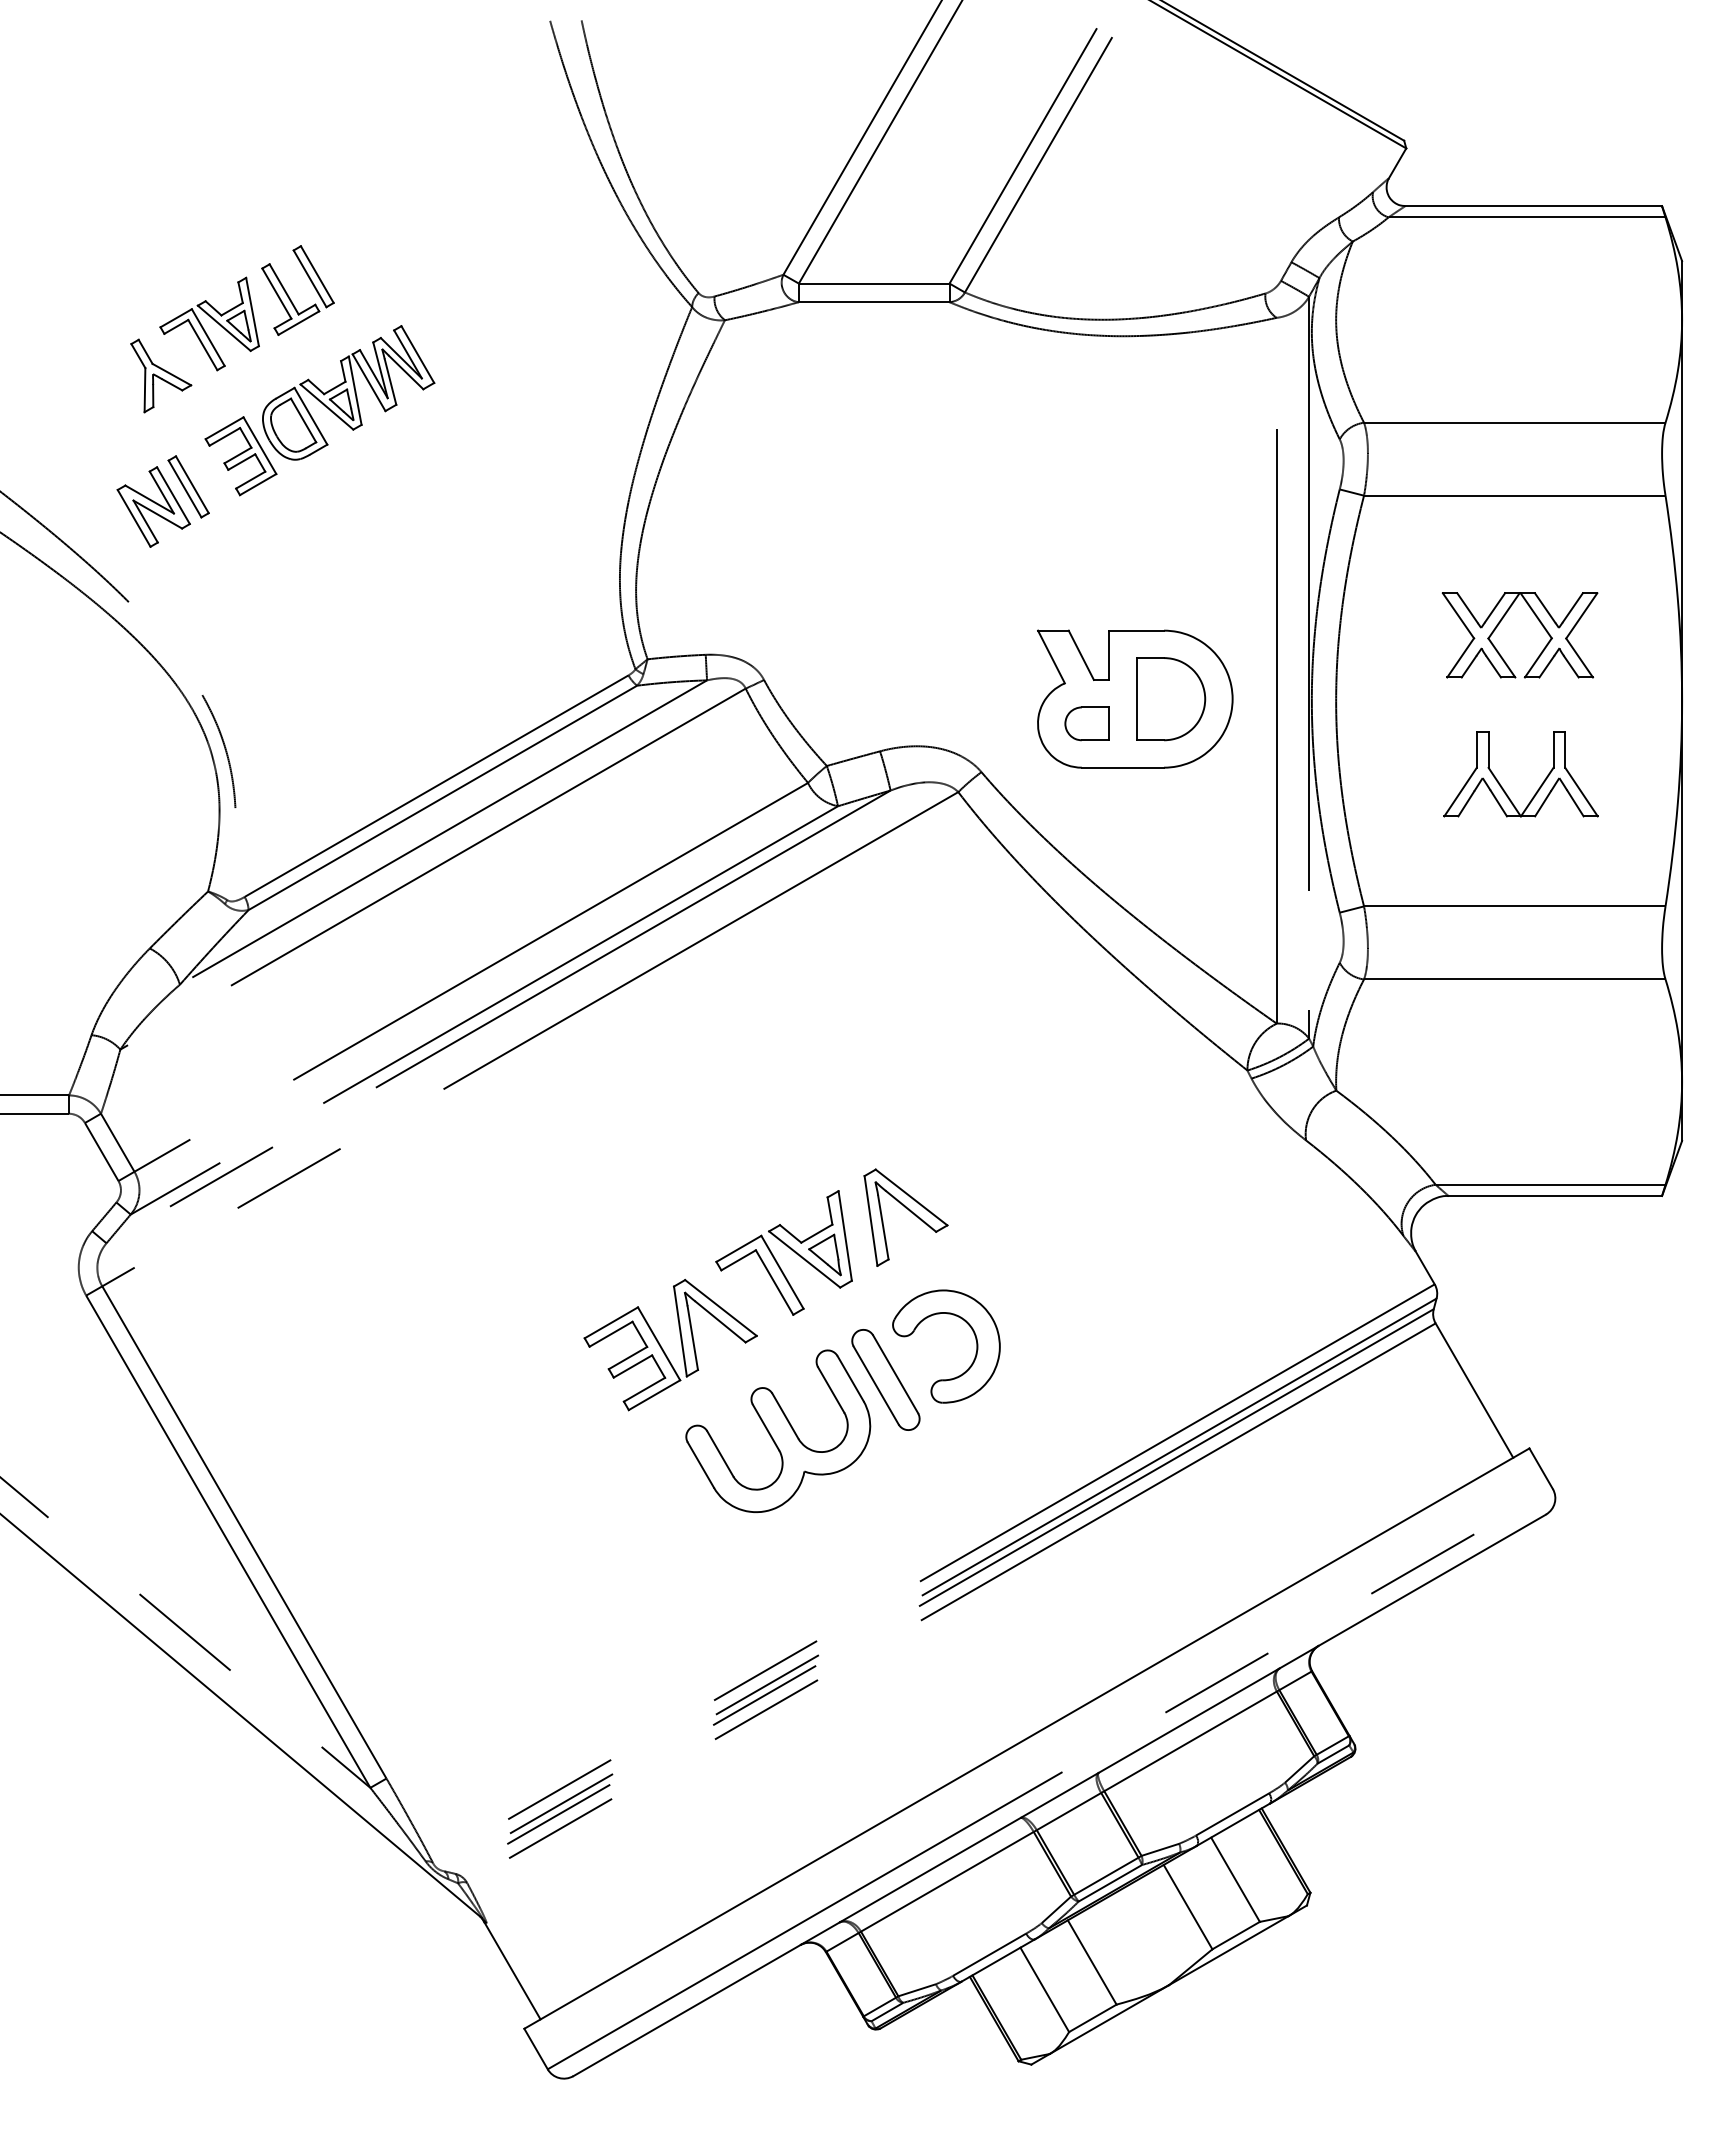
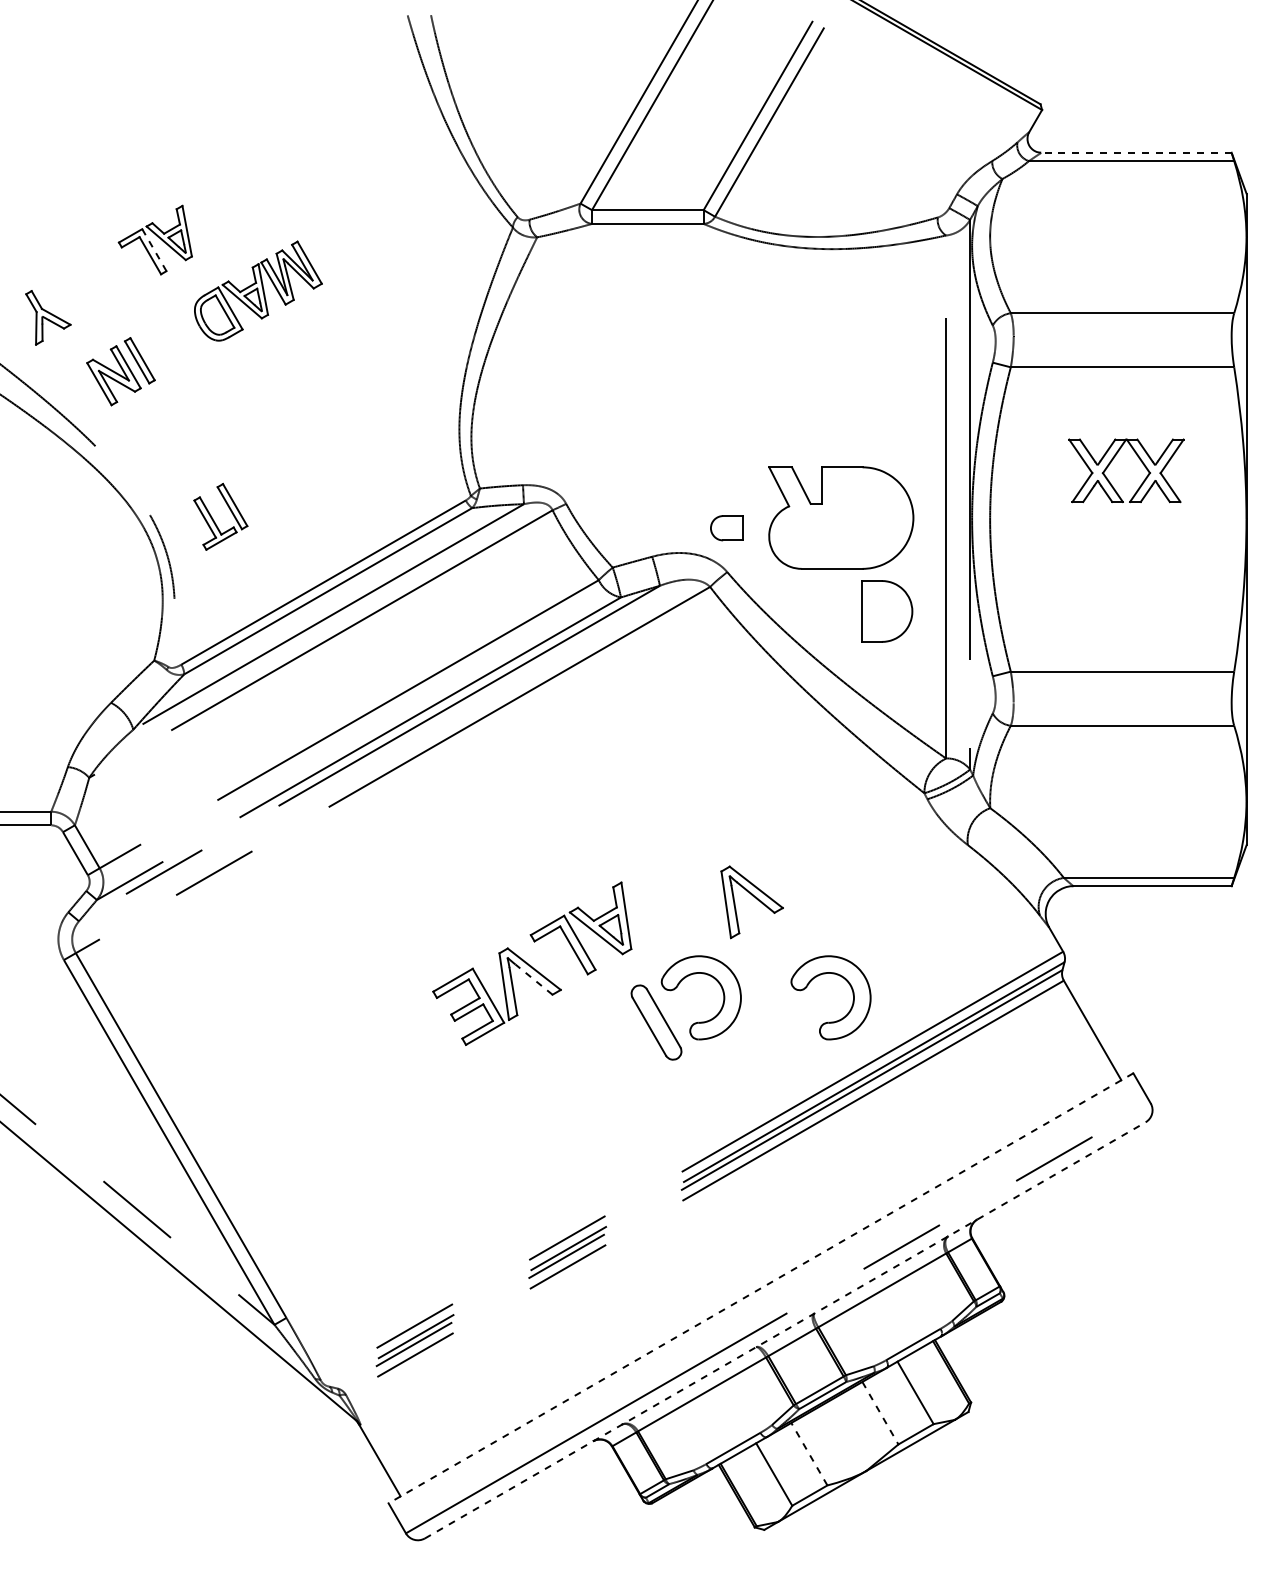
line: (1533, 206) -> (1136, 153), solid -> dashed
part: (288, 294) -> (213, 519), moved
line: (208, 337) -> (154, 250), solid -> dashed
part: (161, 375) -> (48, 317), moved
part: (240, 456) -> (178, 338), removed
part: (1171, 699) -> (887, 611), moved
part: (1086, 723) -> (726, 527), moved
part: (1502, 786) -> (1113, 582), removed
part: (910, 1212) -> (755, 898), moved
line: (720, 1321) -> (533, 979), solid -> dashed
part: (1149, 1336) -> (851, 990), added
part: (778, 1430) -> (576, 1060), removed
line: (1026, 1738) -> (760, 1288), solid -> dashed
line: (1059, 1795) -> (785, 1330), solid -> dashed
line: (1188, 1907) -> (880, 1413), solid -> dashed
line: (1092, 1962) -> (809, 1454), solid -> dashed

